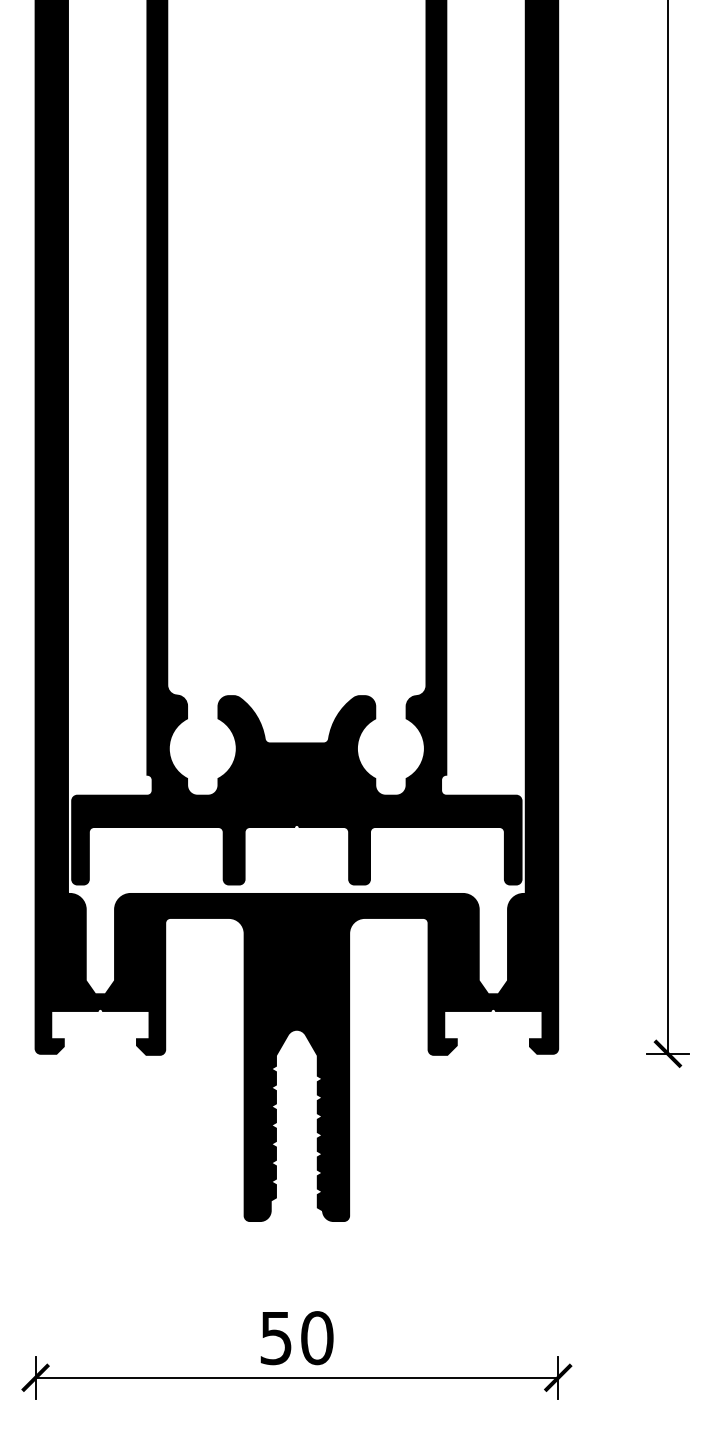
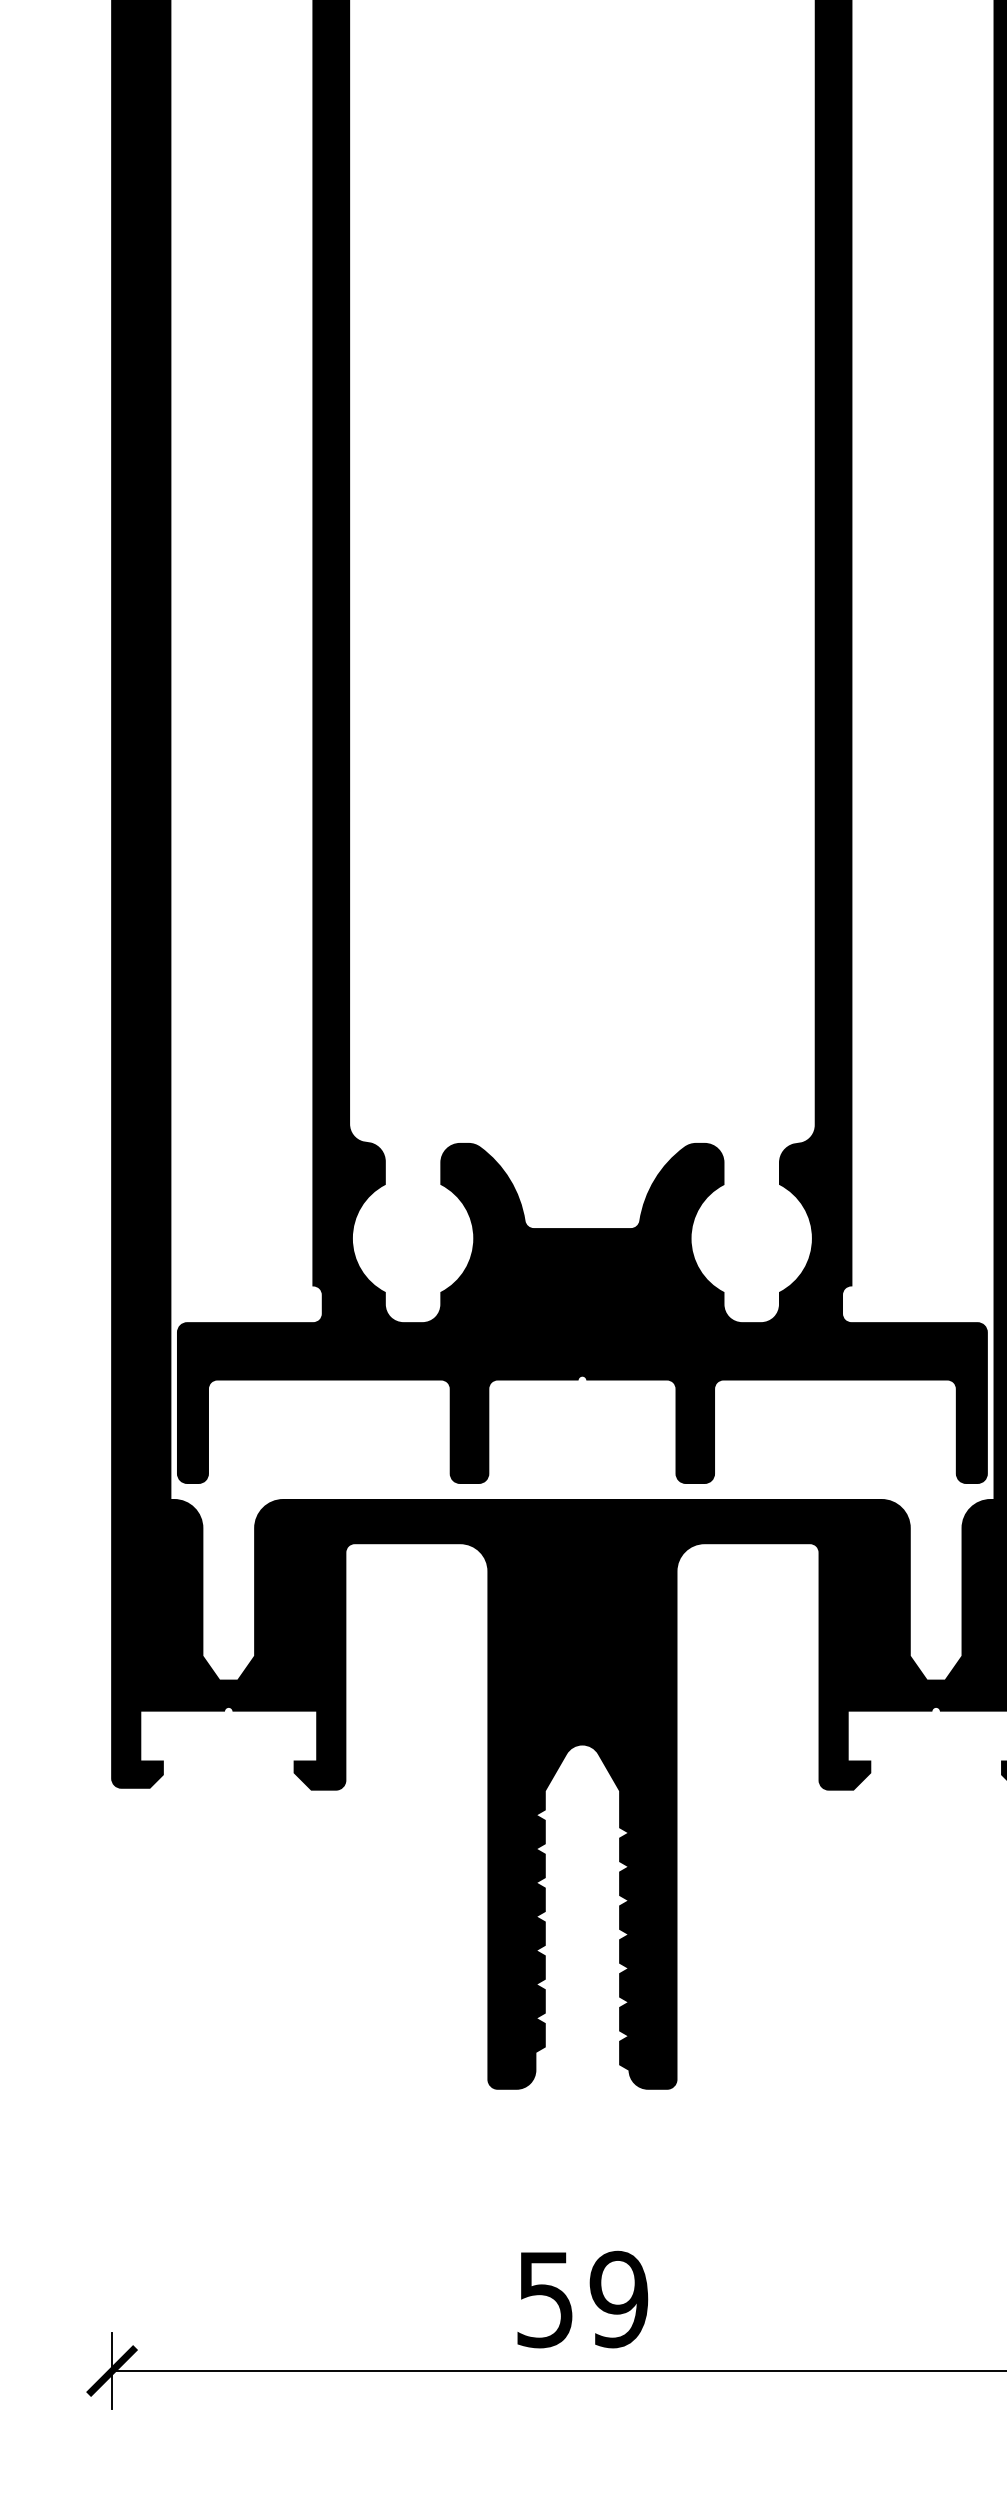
text: (317, 1338) -> (619, 2300), 50 -> 59

